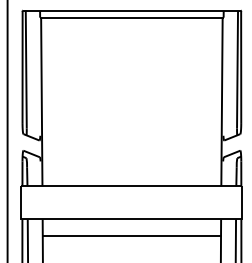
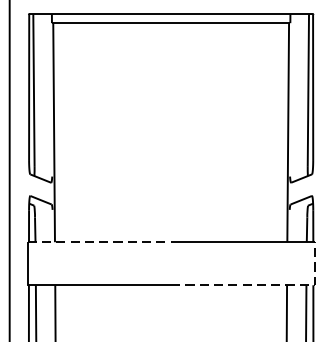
line: (77, 186) -> (100, 242), solid -> dashed
line: (204, 219) -> (265, 285), solid -> dashed
line: (131, 236) -> (170, 307), removed

